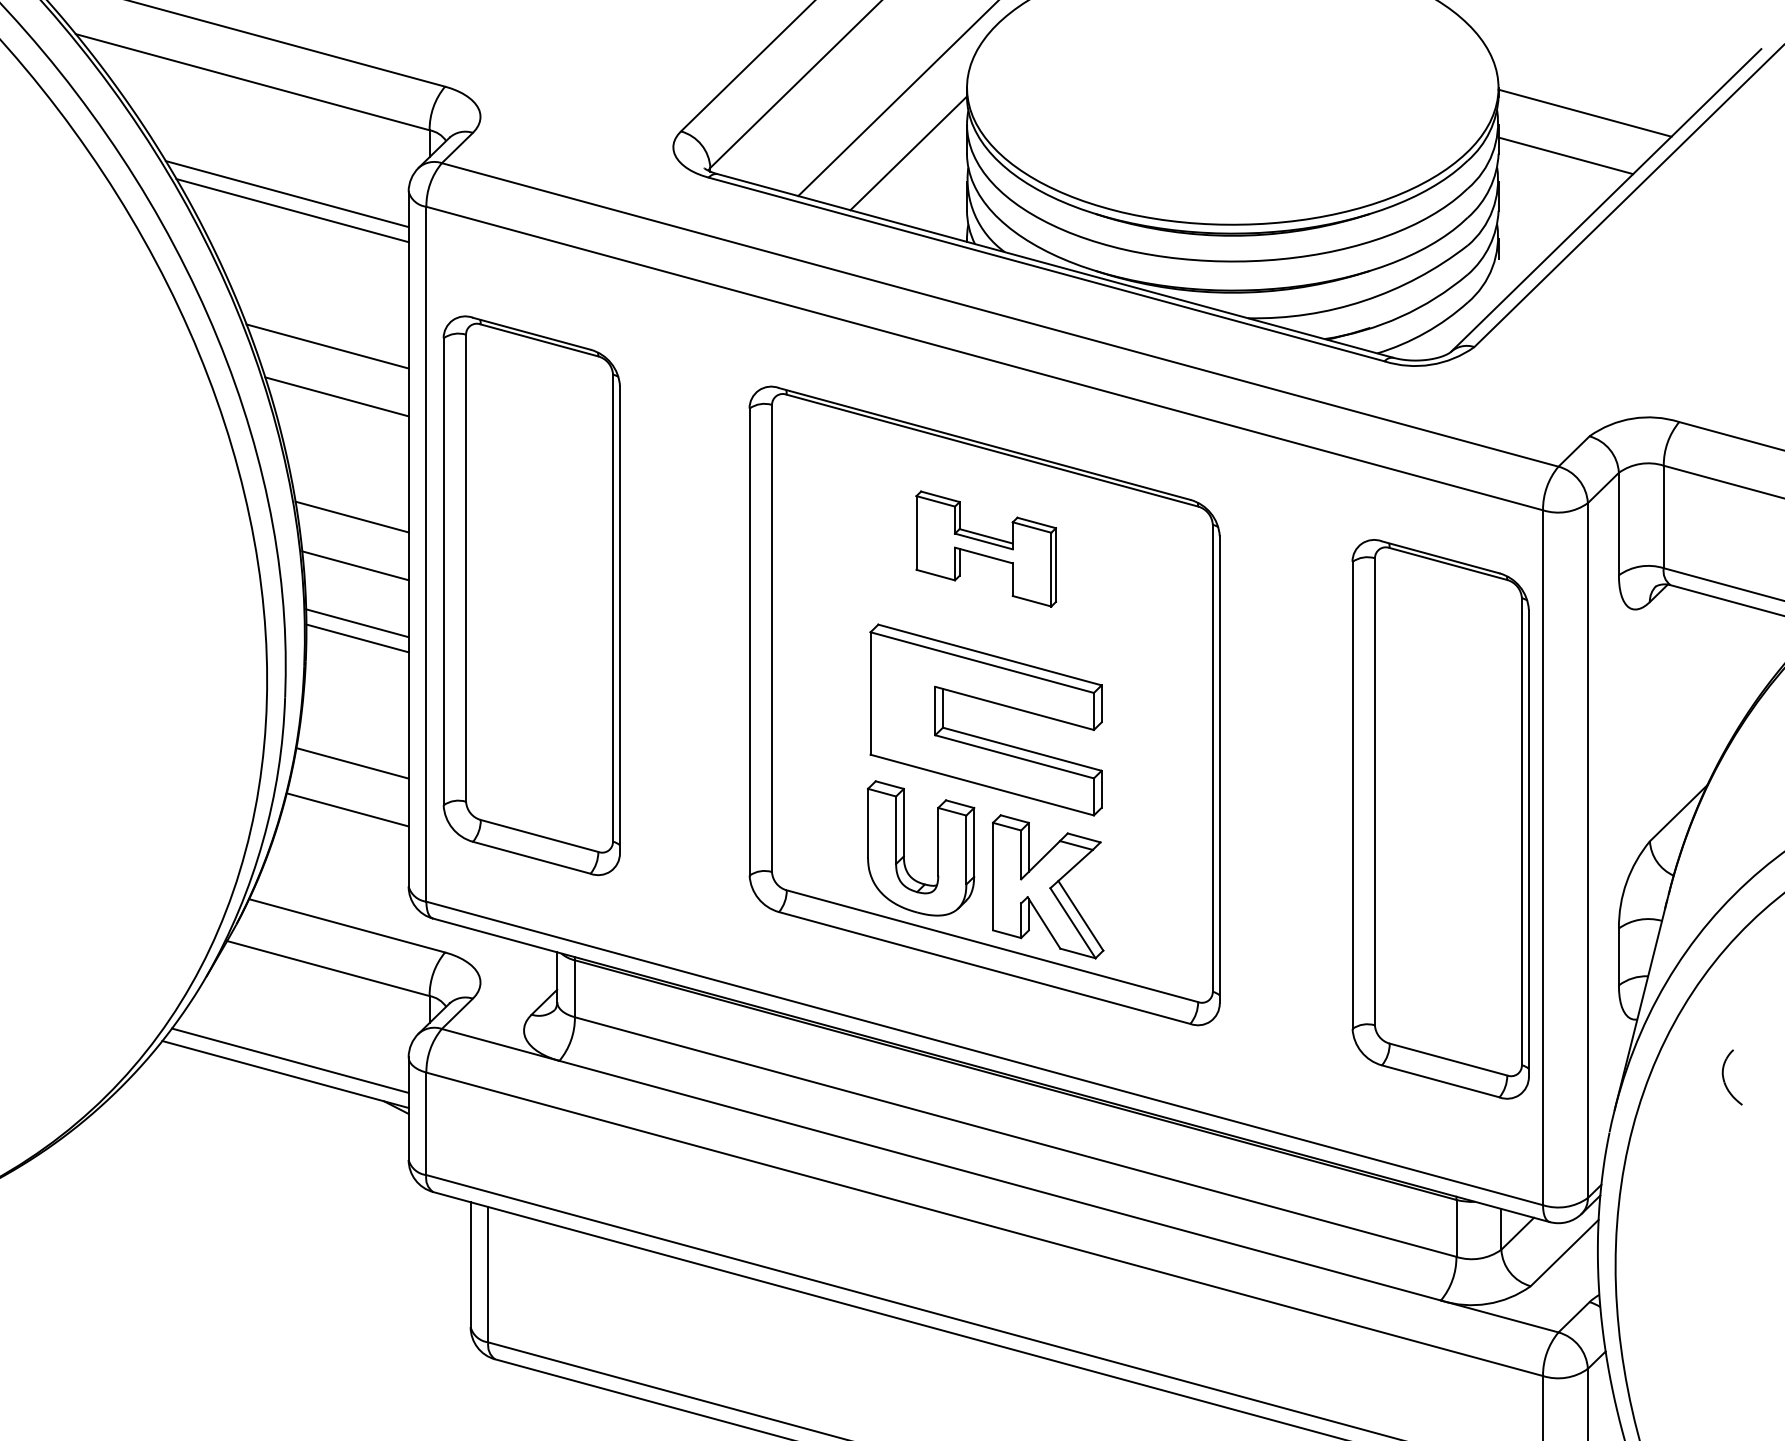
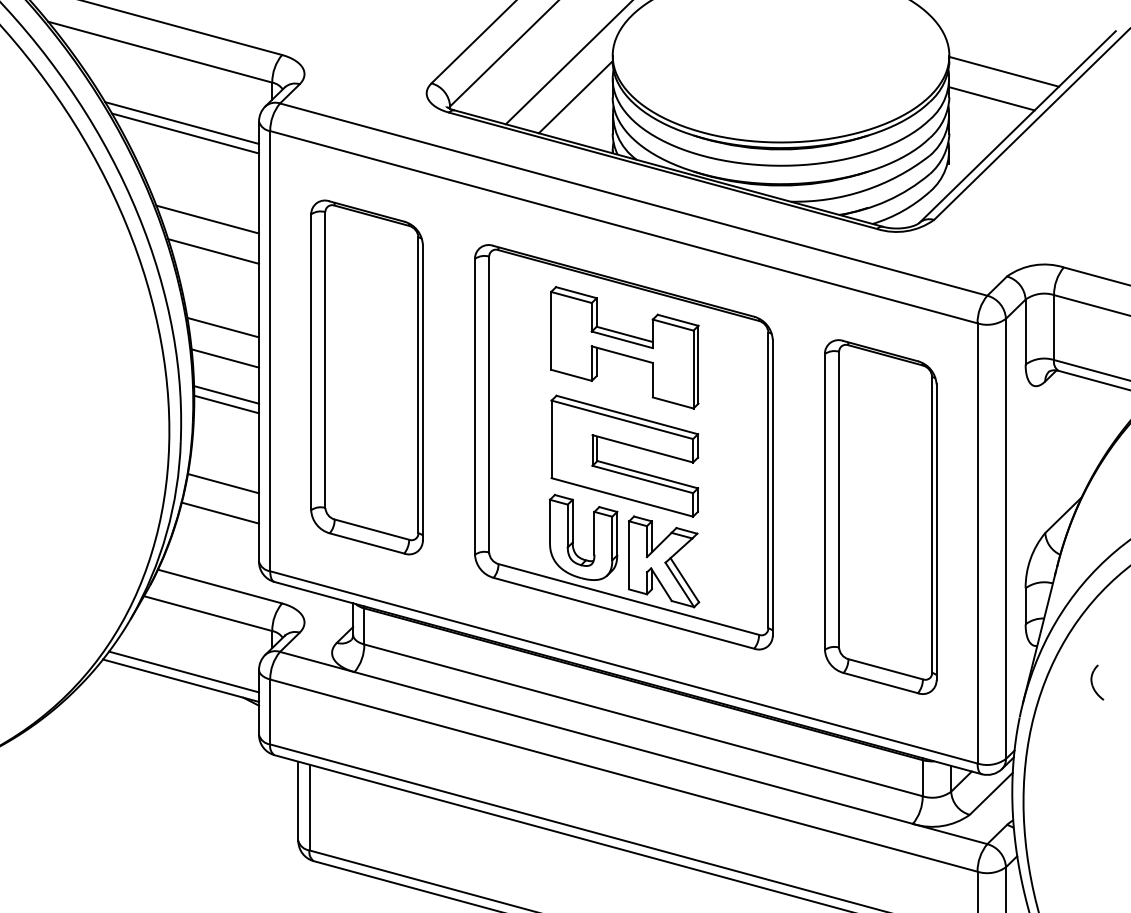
part: (985, 548) -> (624, 347), size x1.67
part: (530, 595) -> (366, 377), moved
part: (1440, 818) -> (880, 516), moved

